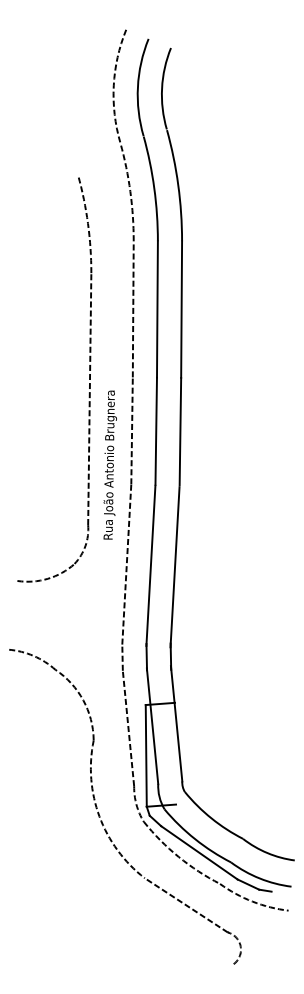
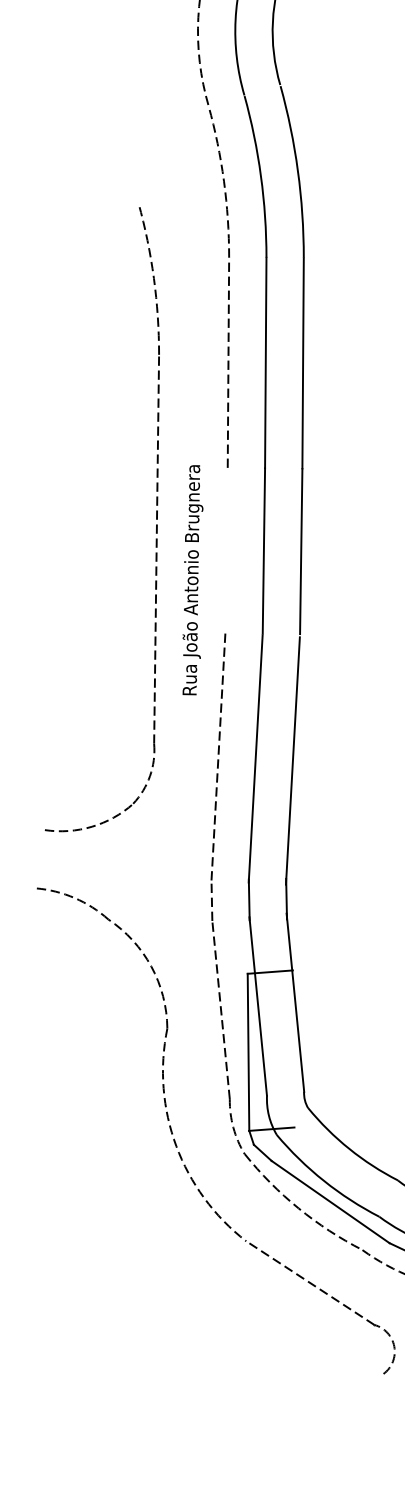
part: (89, 379) -> (156, 519), moved
line: (131, 430) -> (225, 549), removed
text: (109, 464) -> (191, 579), moved

